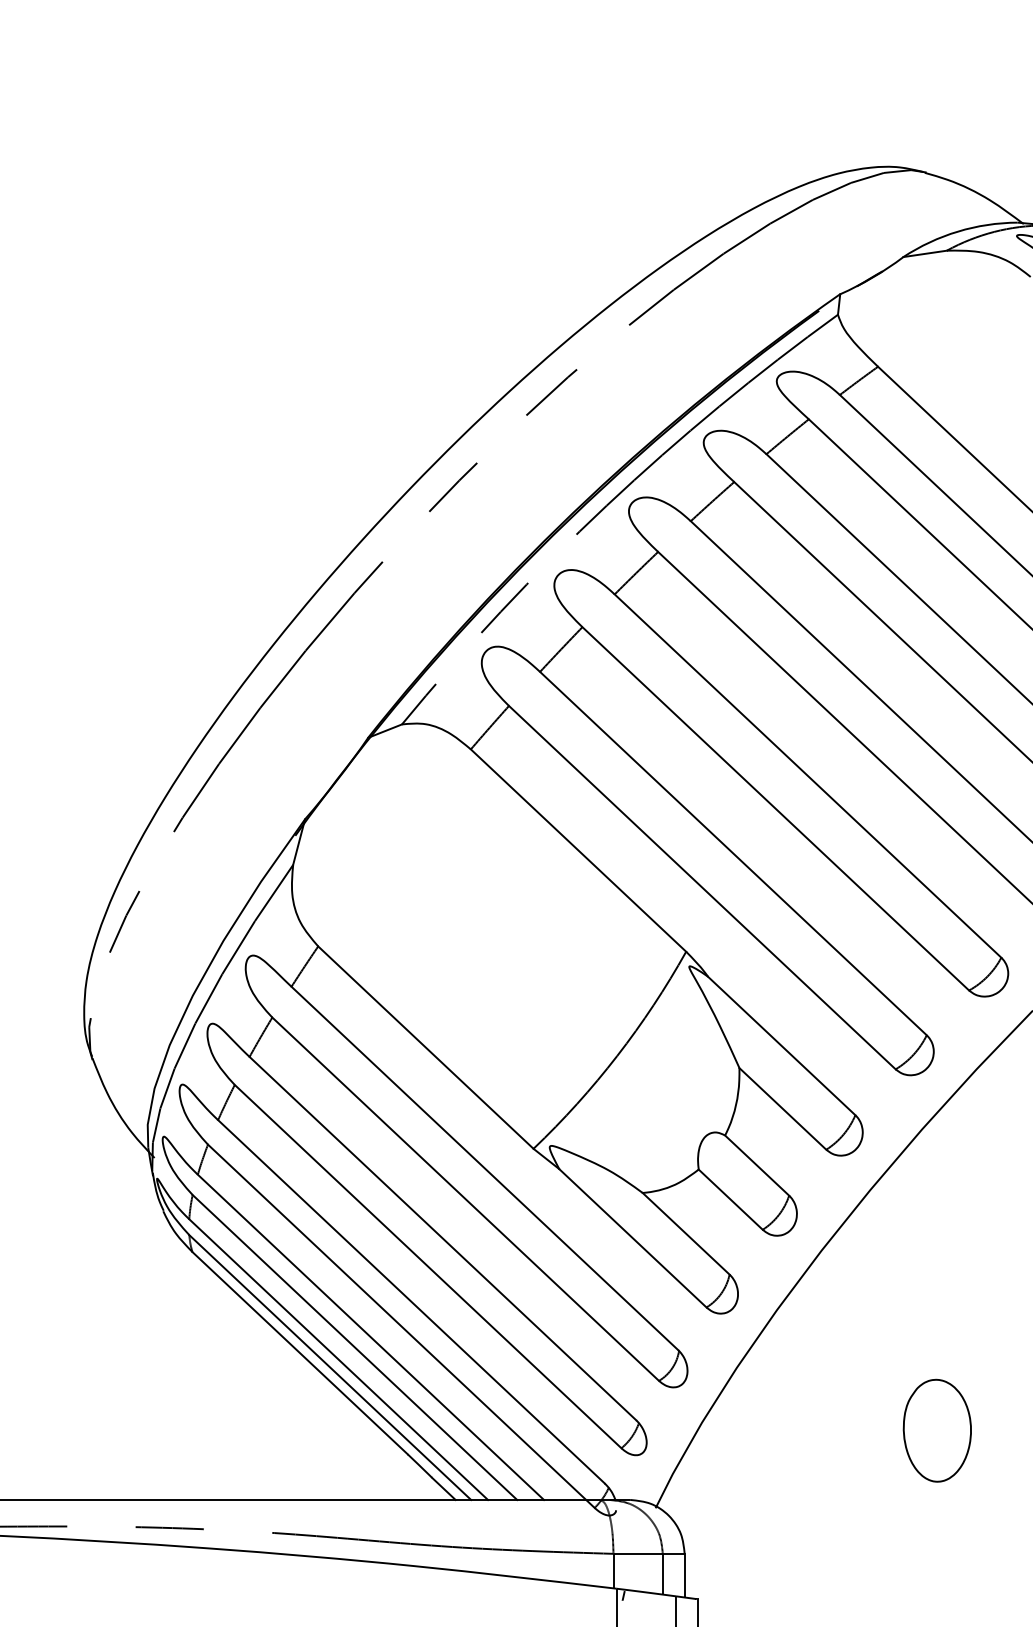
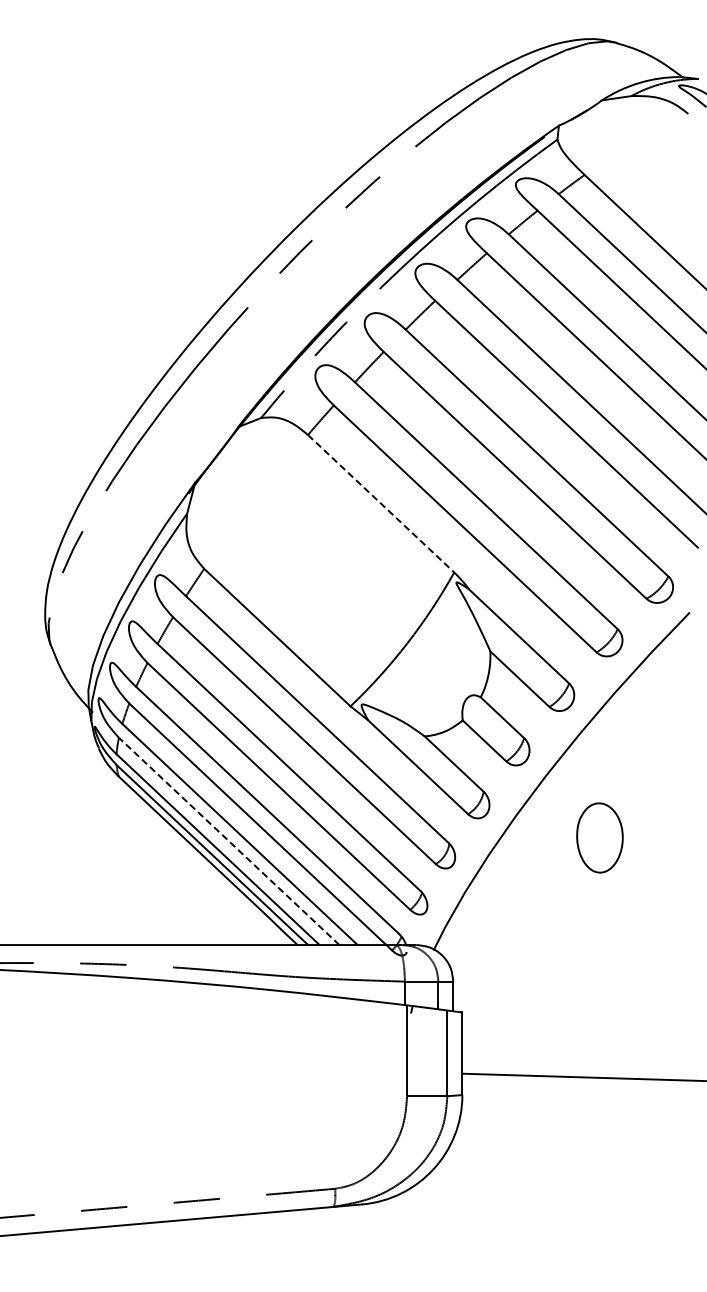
line: (579, 851) -> (381, 504), solid -> dashed
line: (353, 1347) -> (228, 841), solid -> dashed
part: (936, 1430) -> (599, 837), moved

